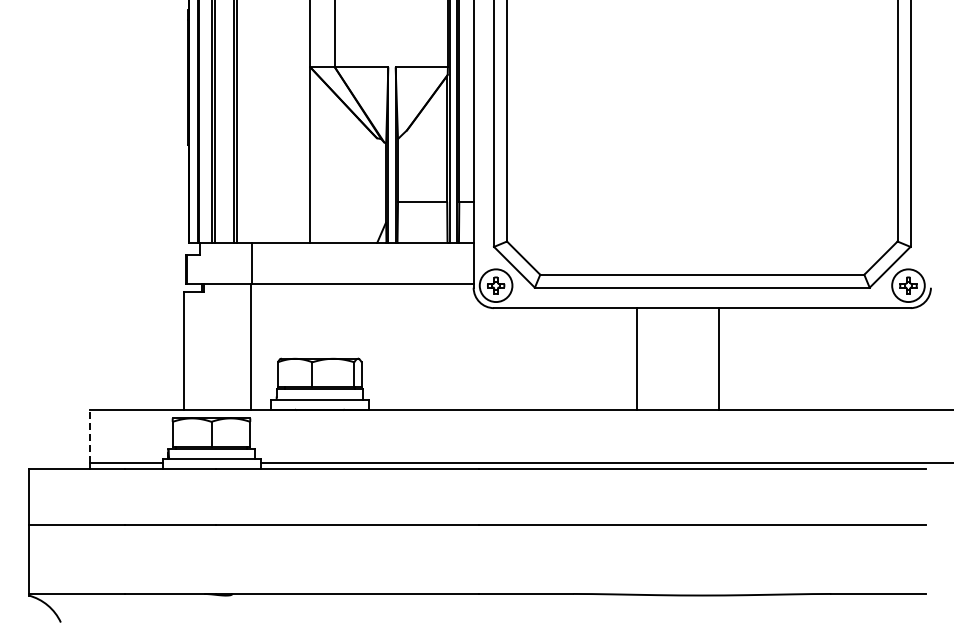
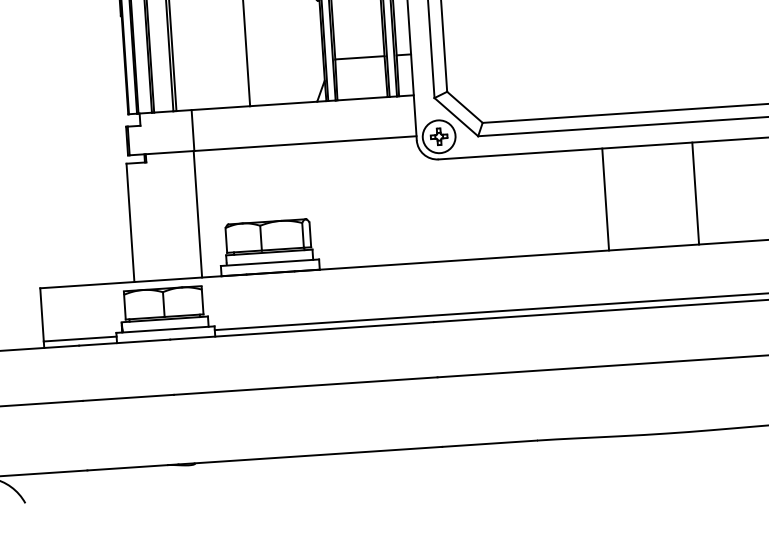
line: (637, 358) -> (605, 199), moved
line: (719, 358) -> (695, 193), moved
line: (89, 436) -> (41, 314), dashed -> solid

